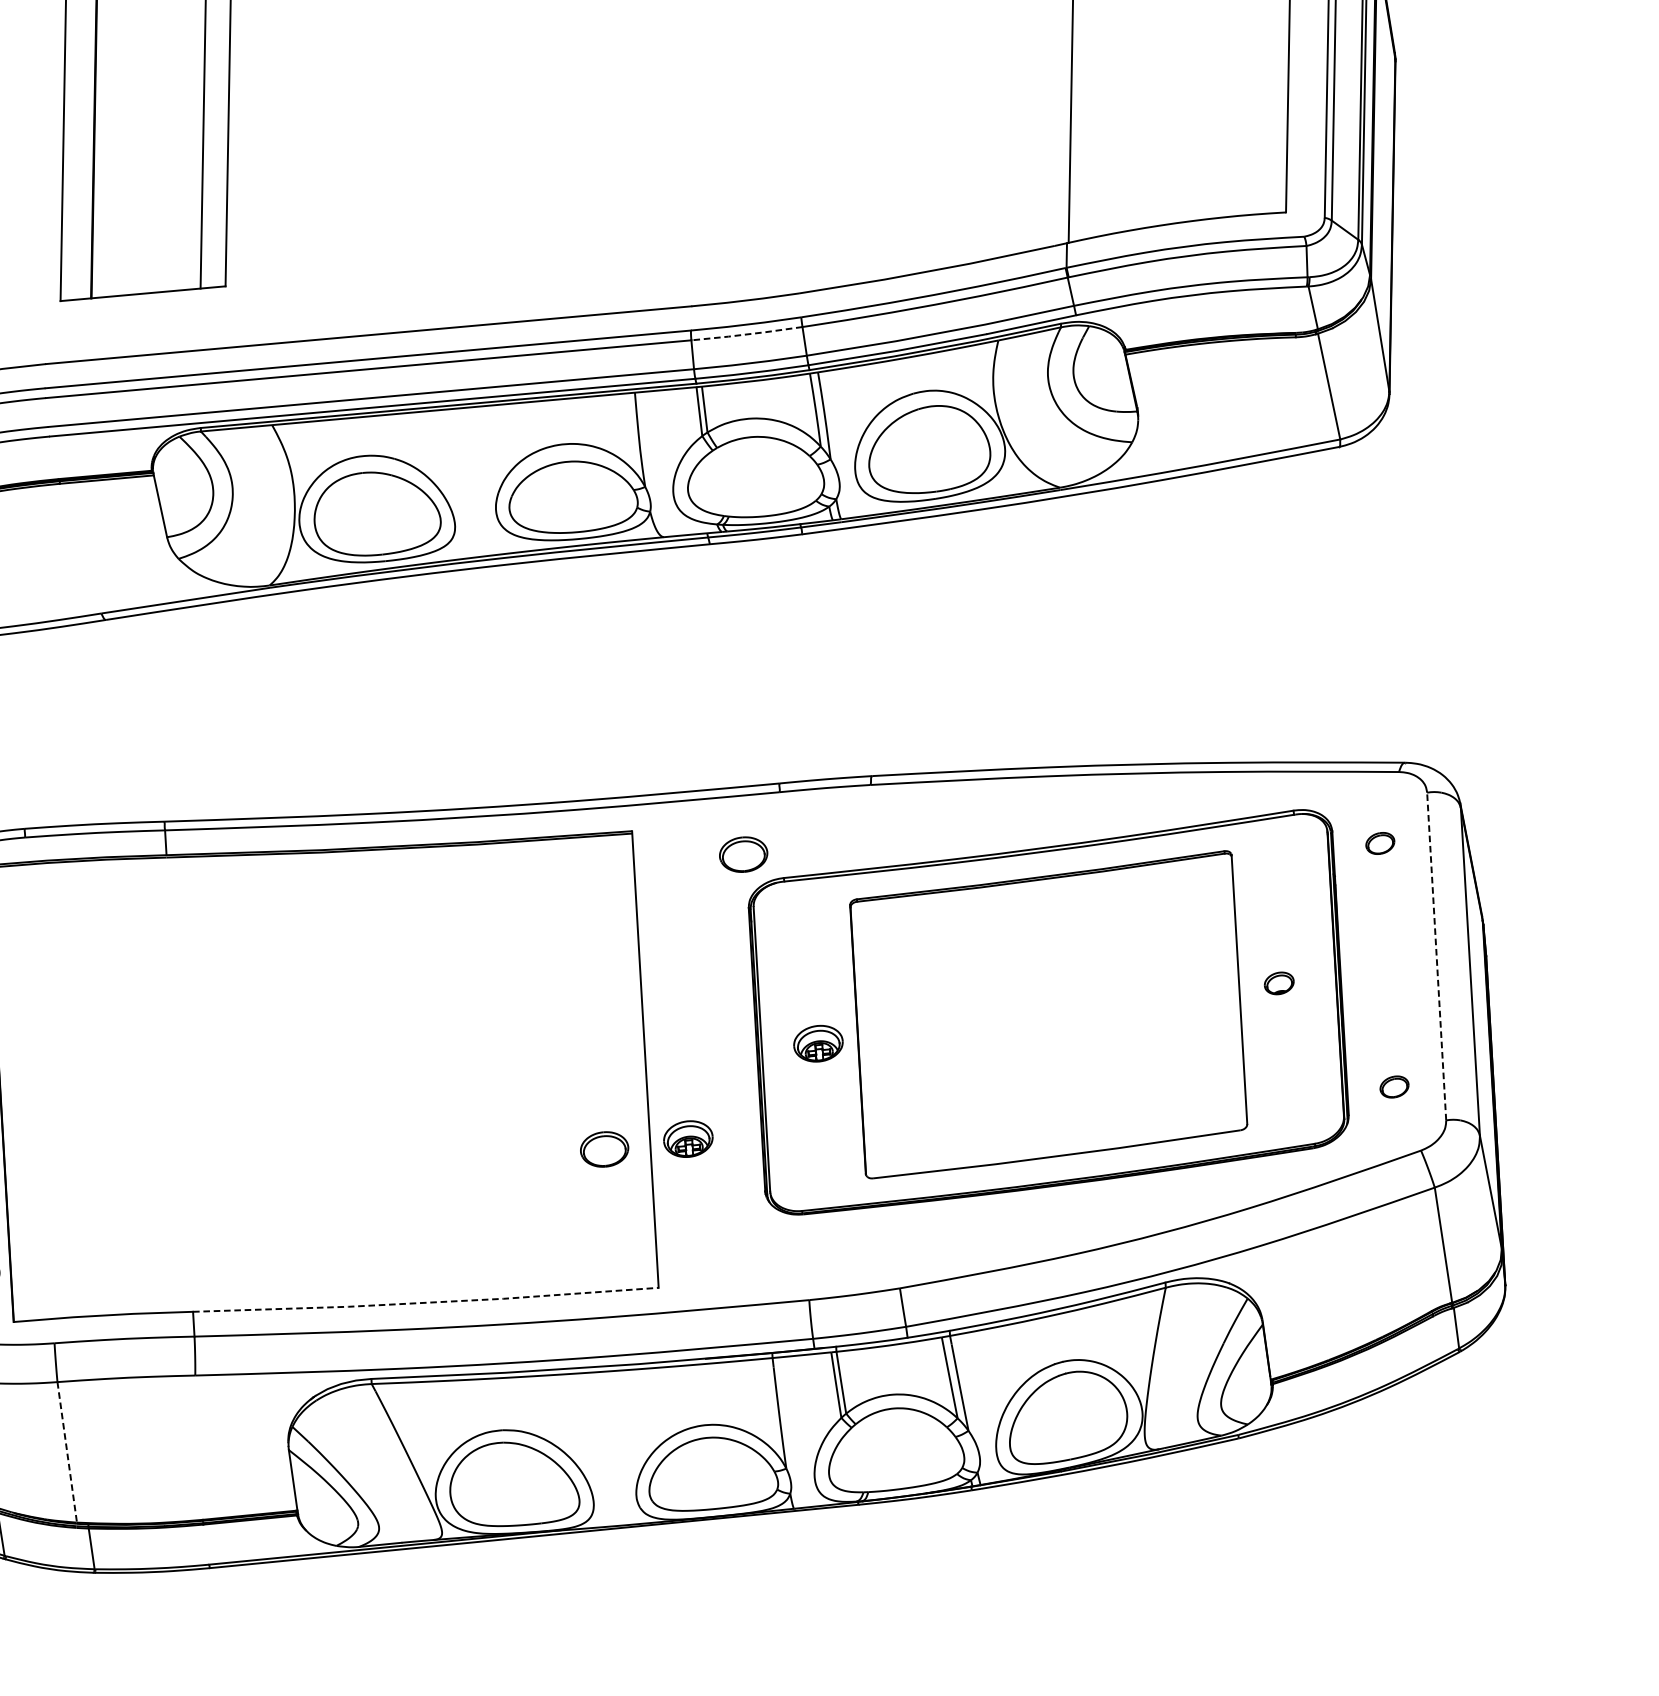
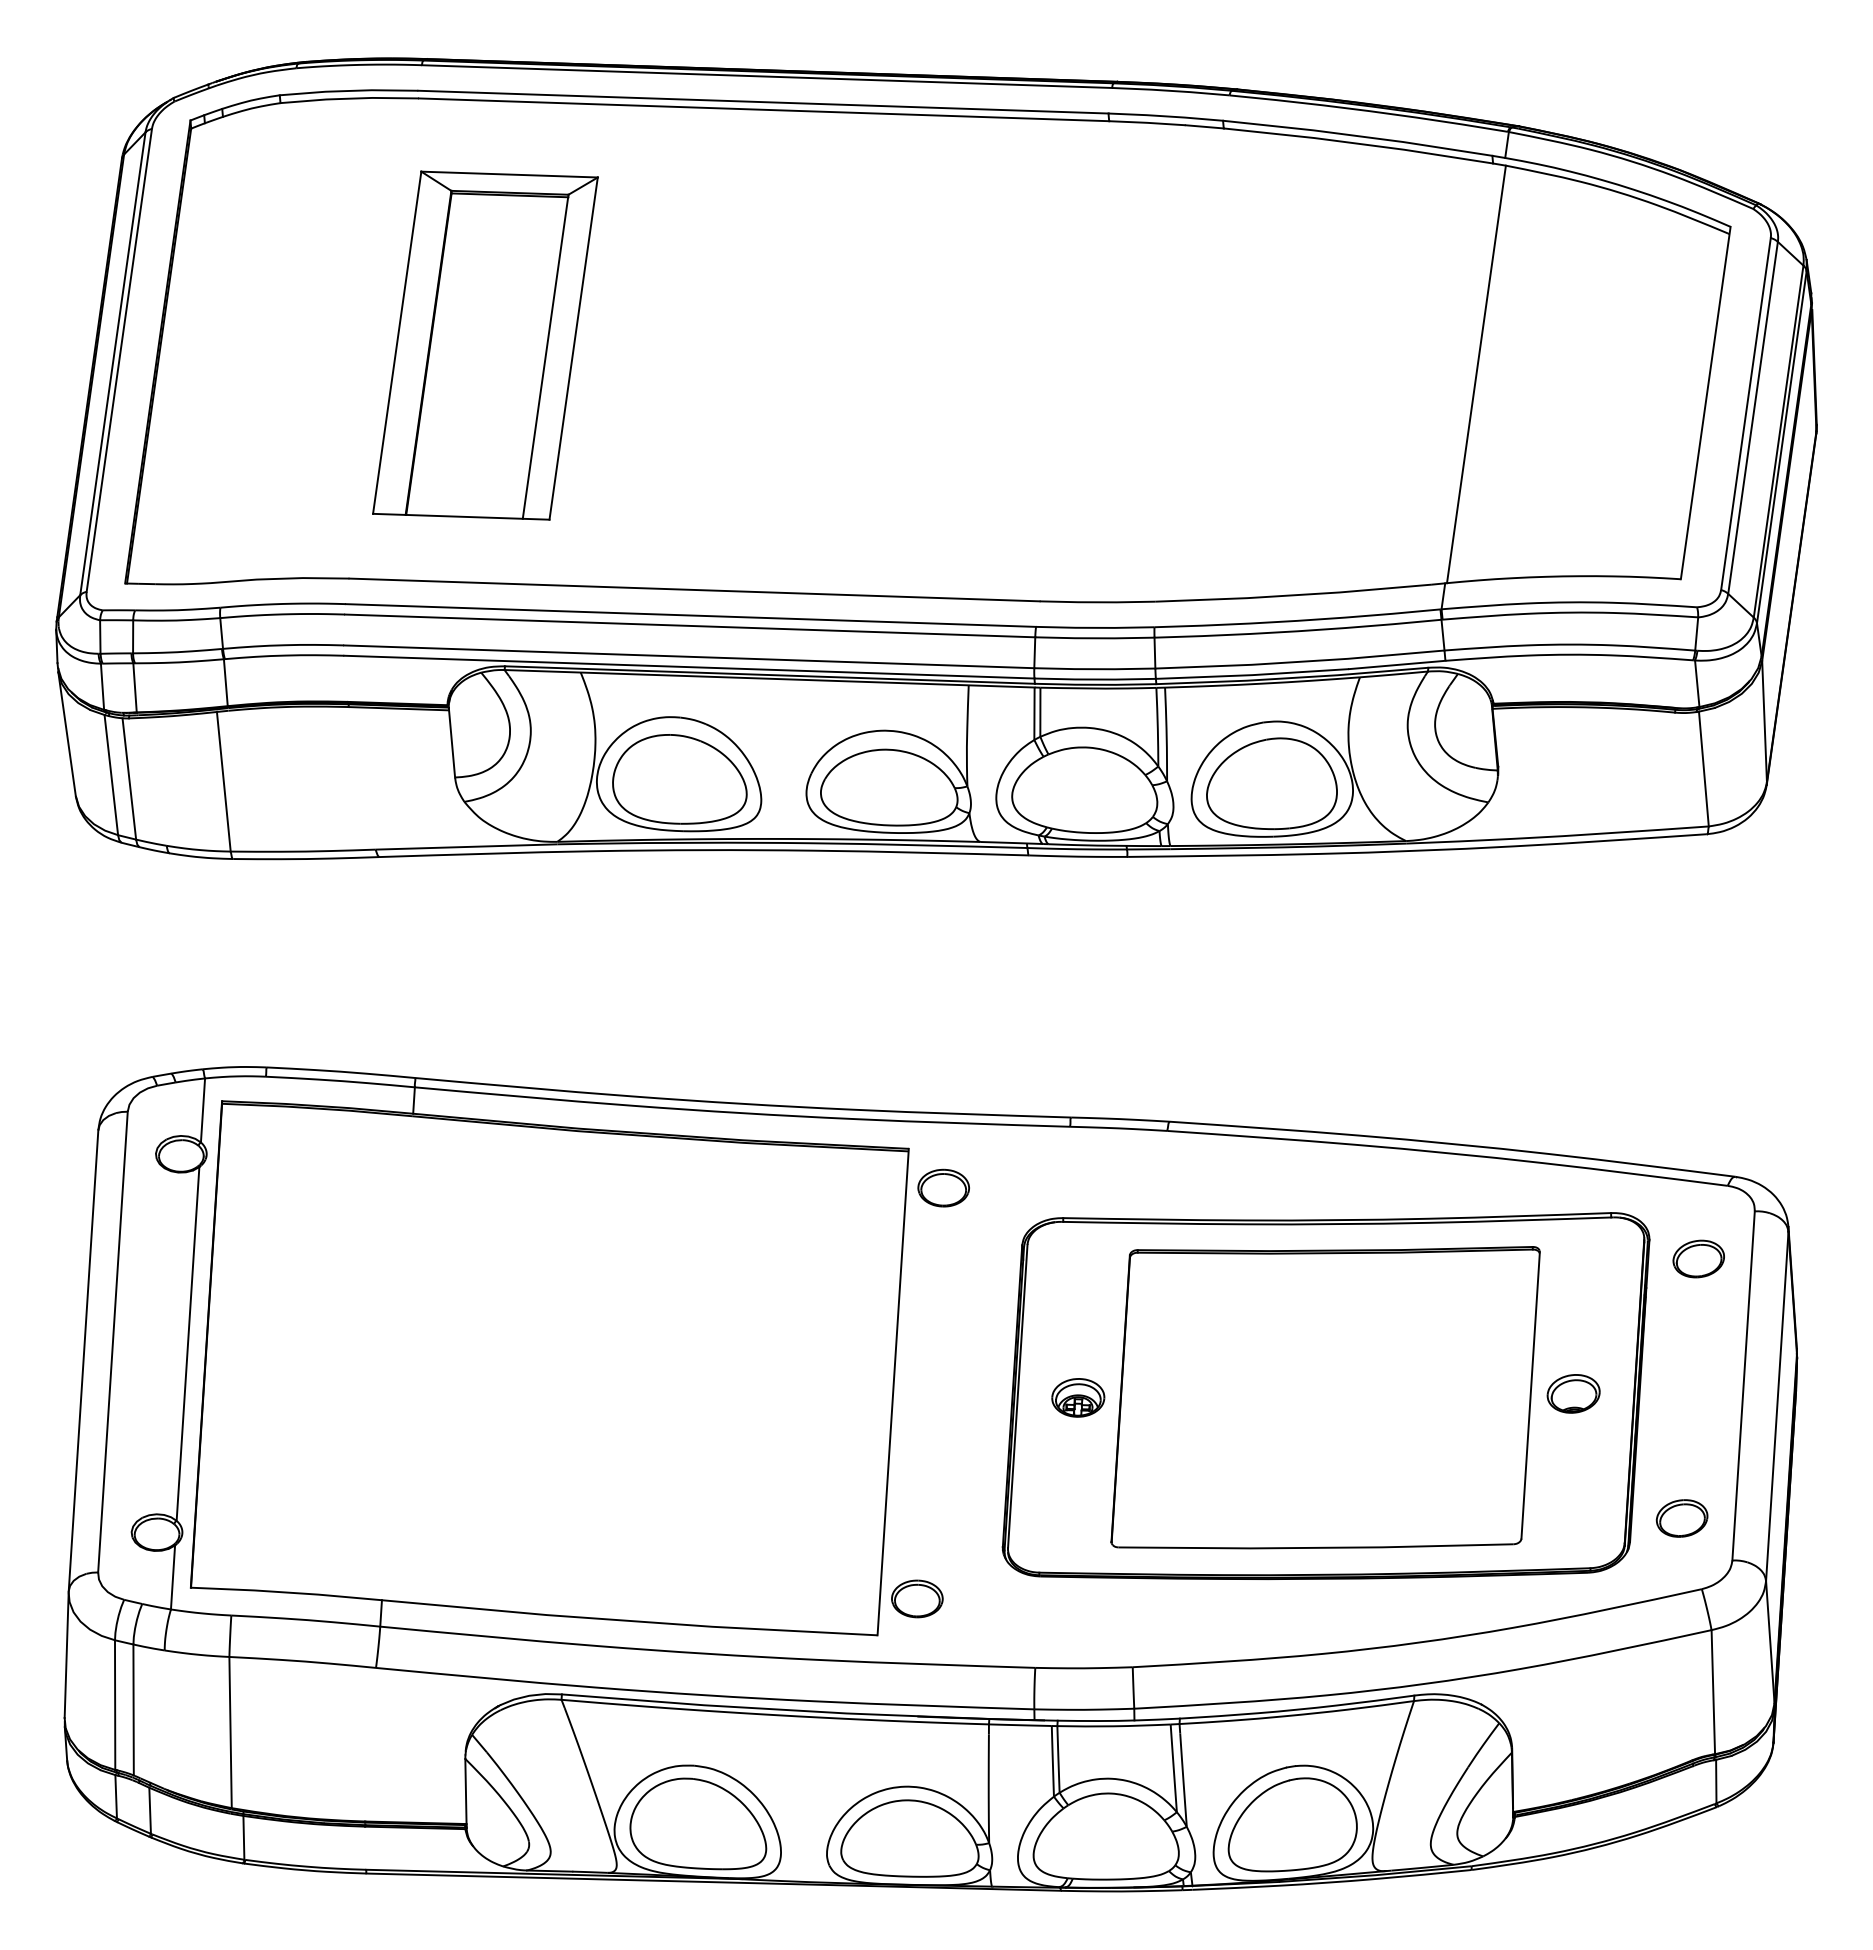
line: (746, 334) -> (1094, 638), dashed -> solid
part: (1380, 843) -> (1698, 1258), size x1.67
part: (743, 854) -> (943, 1187), moved
line: (1436, 956) -> (1743, 1385), dashed -> solid
part: (1279, 983) -> (1573, 1393), size x1.67
part: (1394, 1087) -> (1681, 1518), size x1.67
part: (688, 1138) -> (928, 1481), removed
part: (604, 1149) -> (917, 1598), moved
line: (425, 1302) -> (629, 1620), dashed -> solid
line: (67, 1452) -> (230, 1732), dashed -> solid

